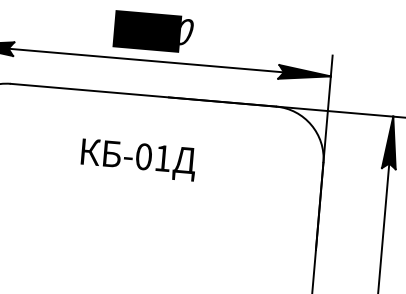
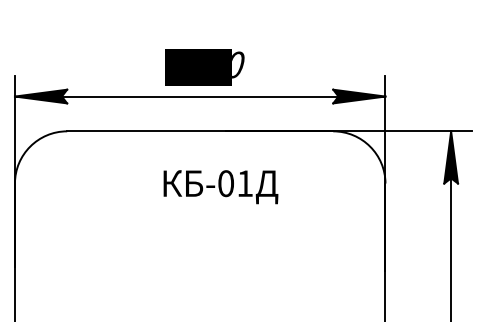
text: (138, 160) -> (220, 187), moved

